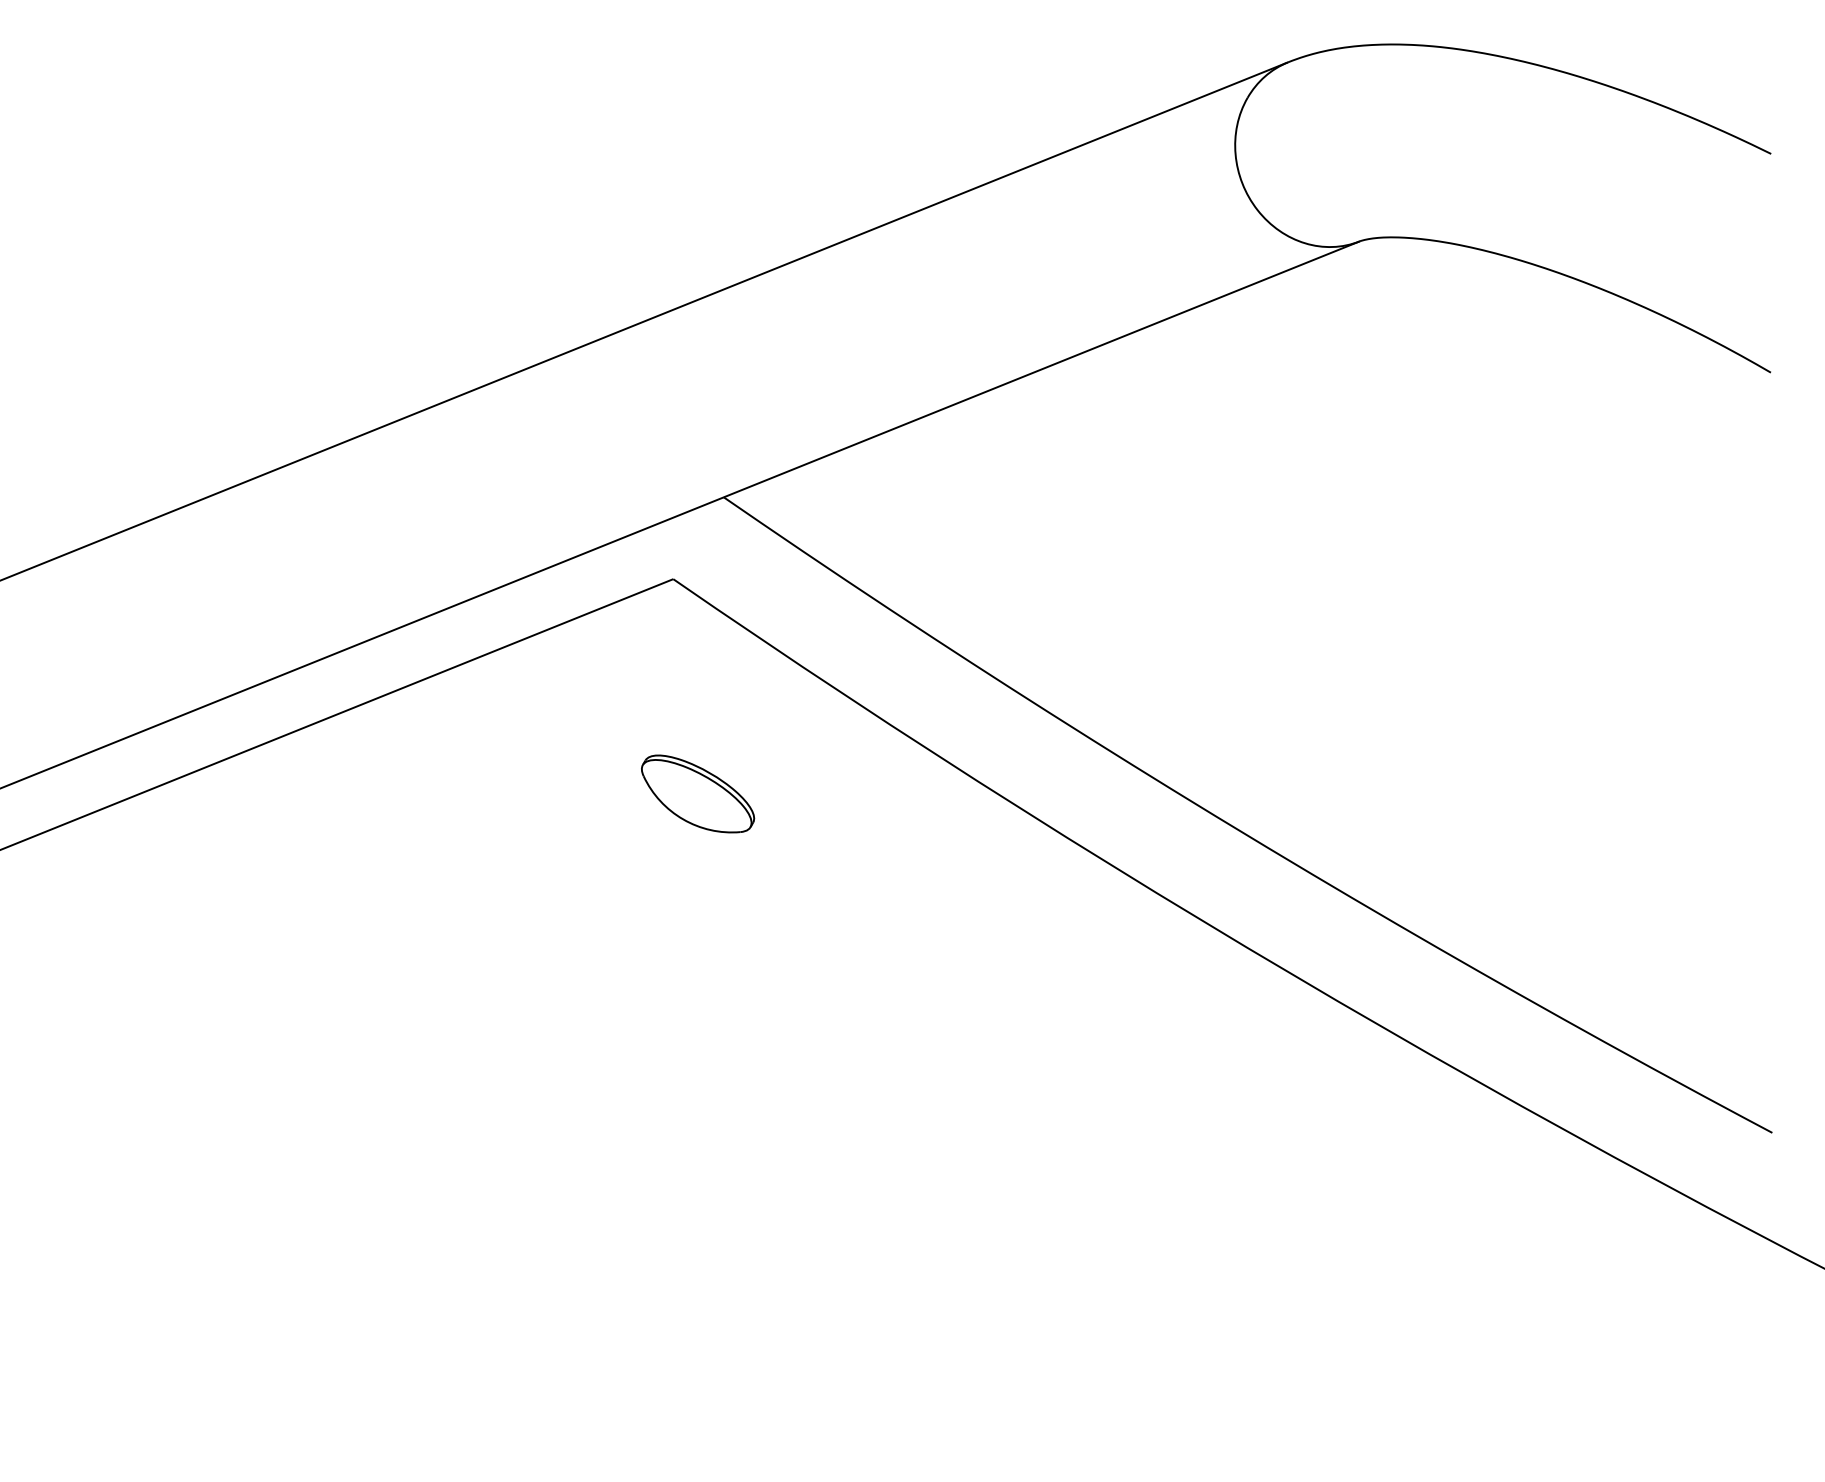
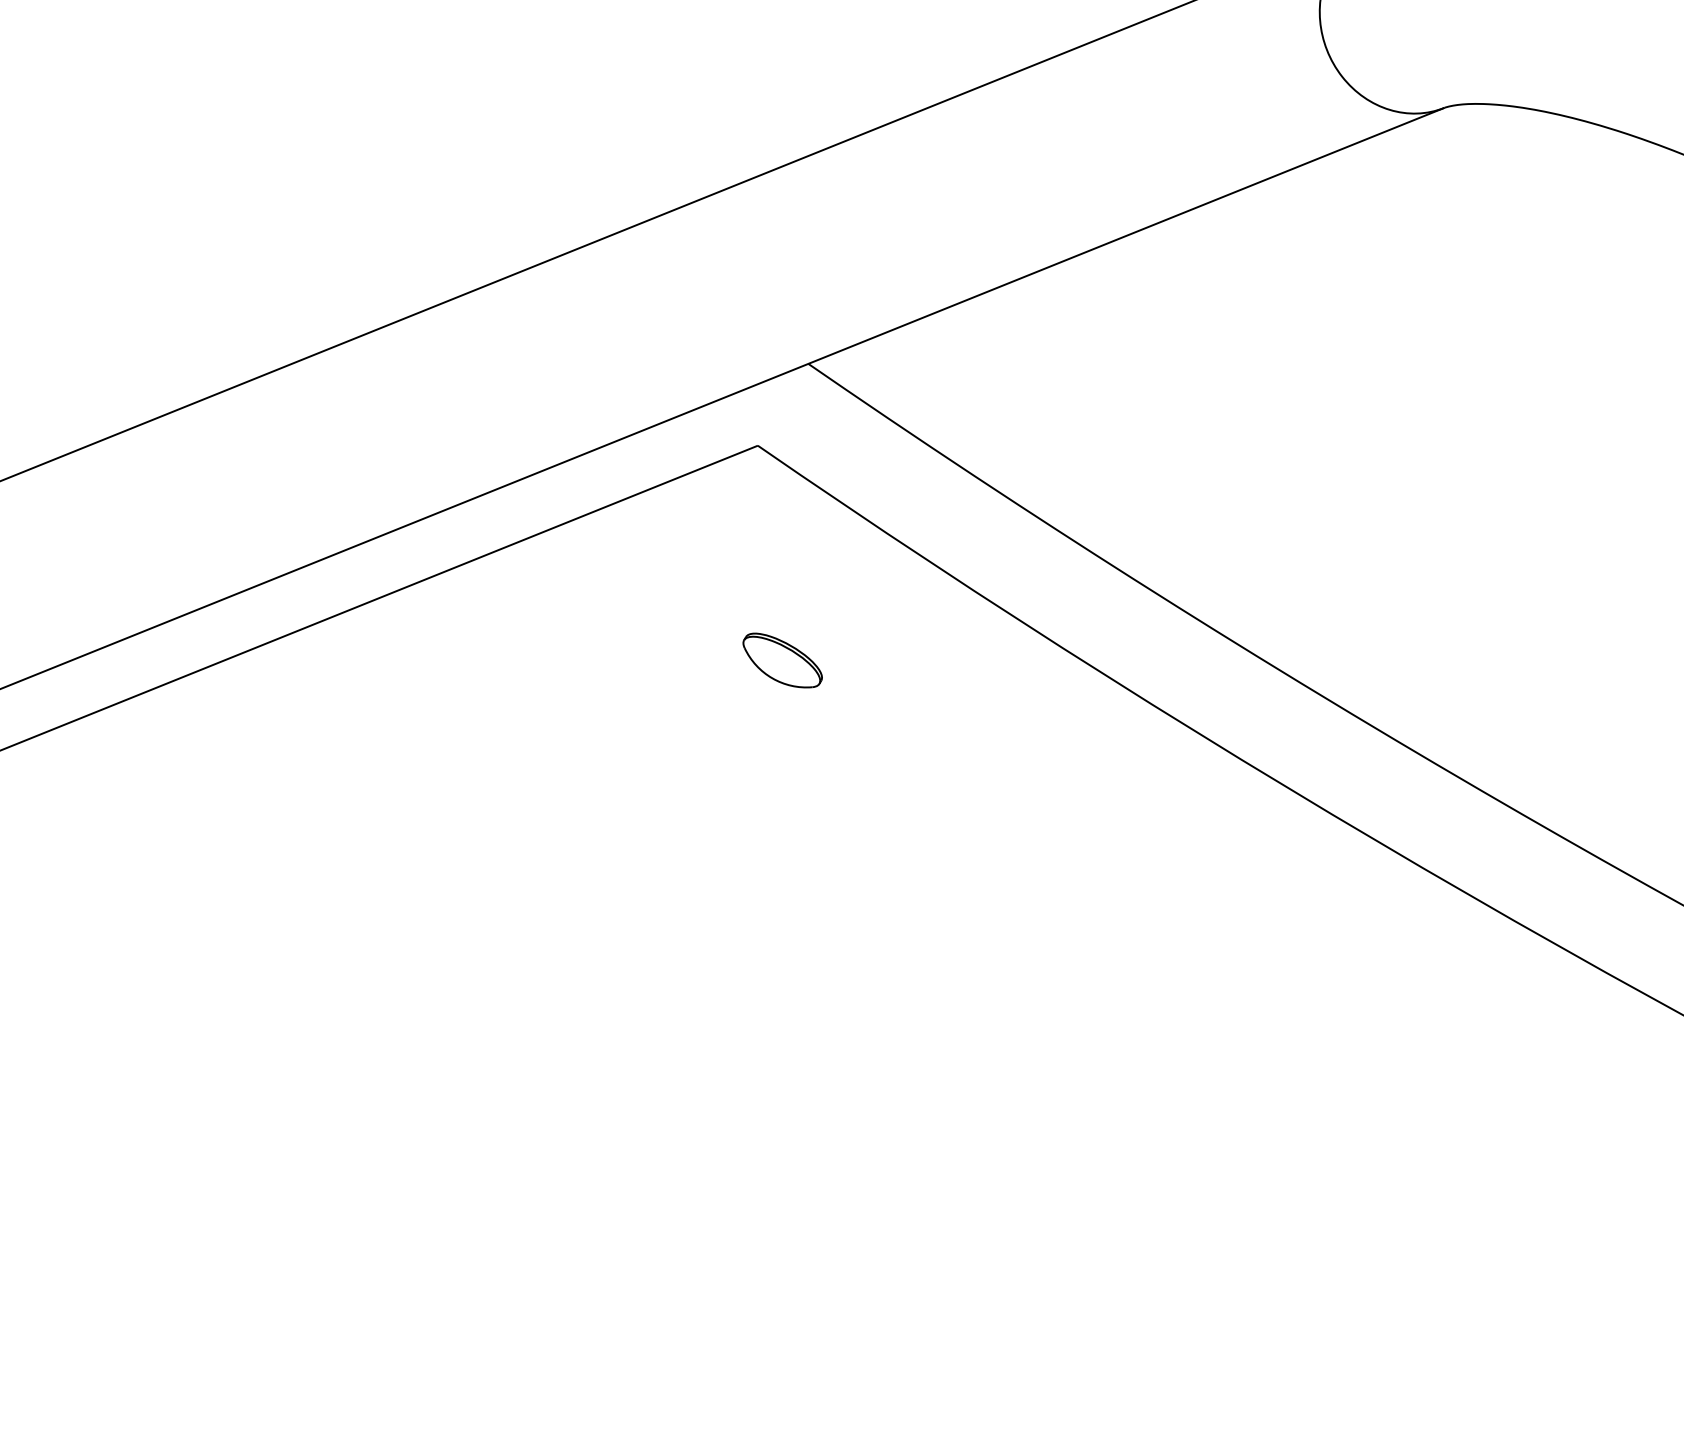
part: (698, 793) -> (783, 660), size x0.7

